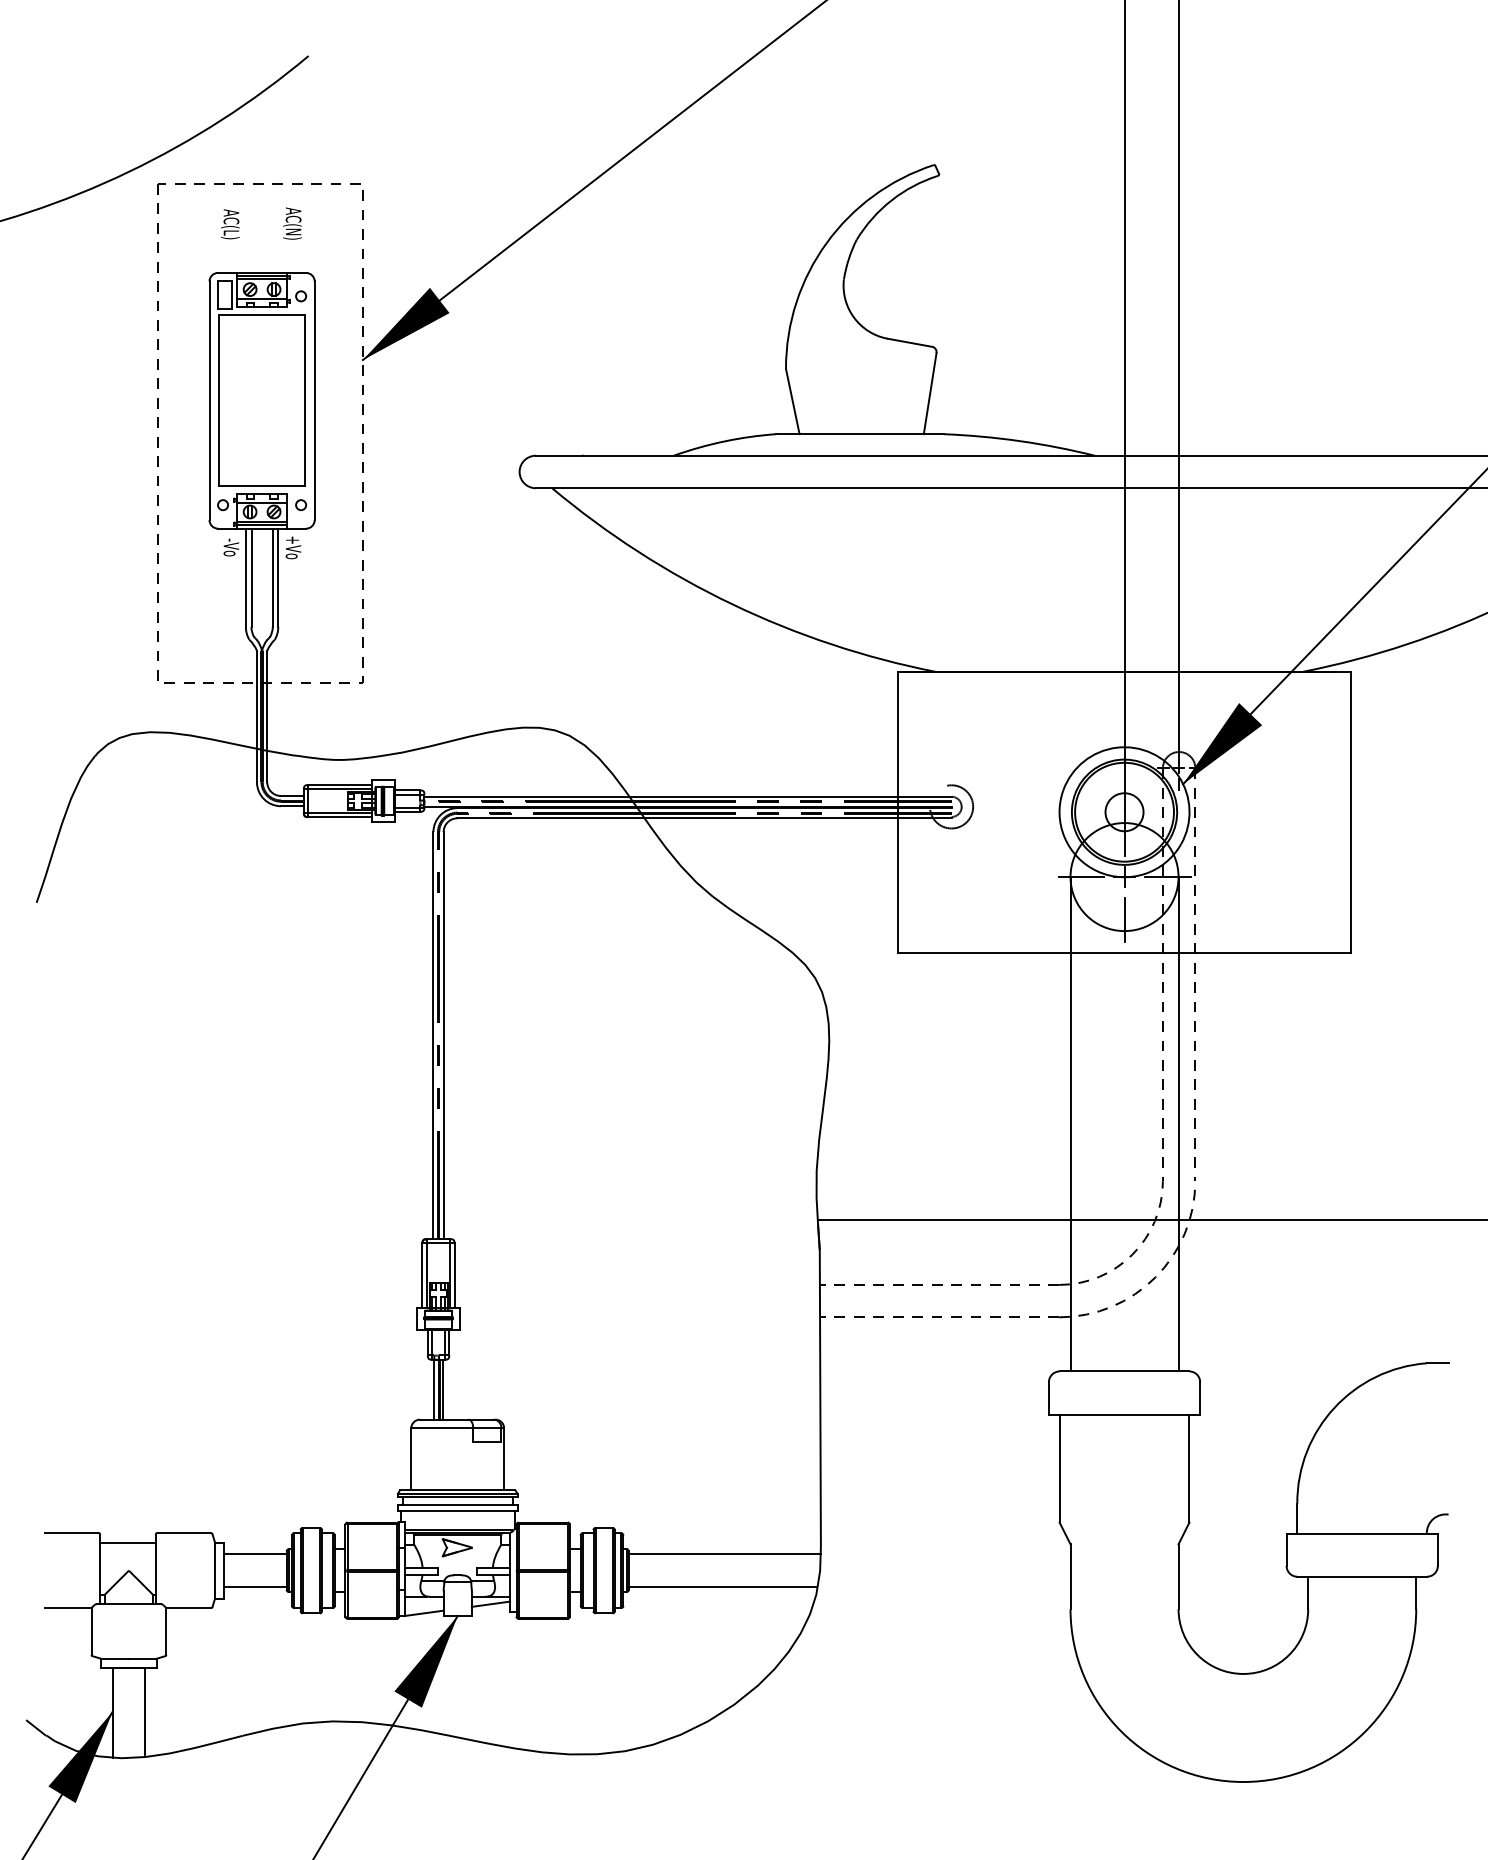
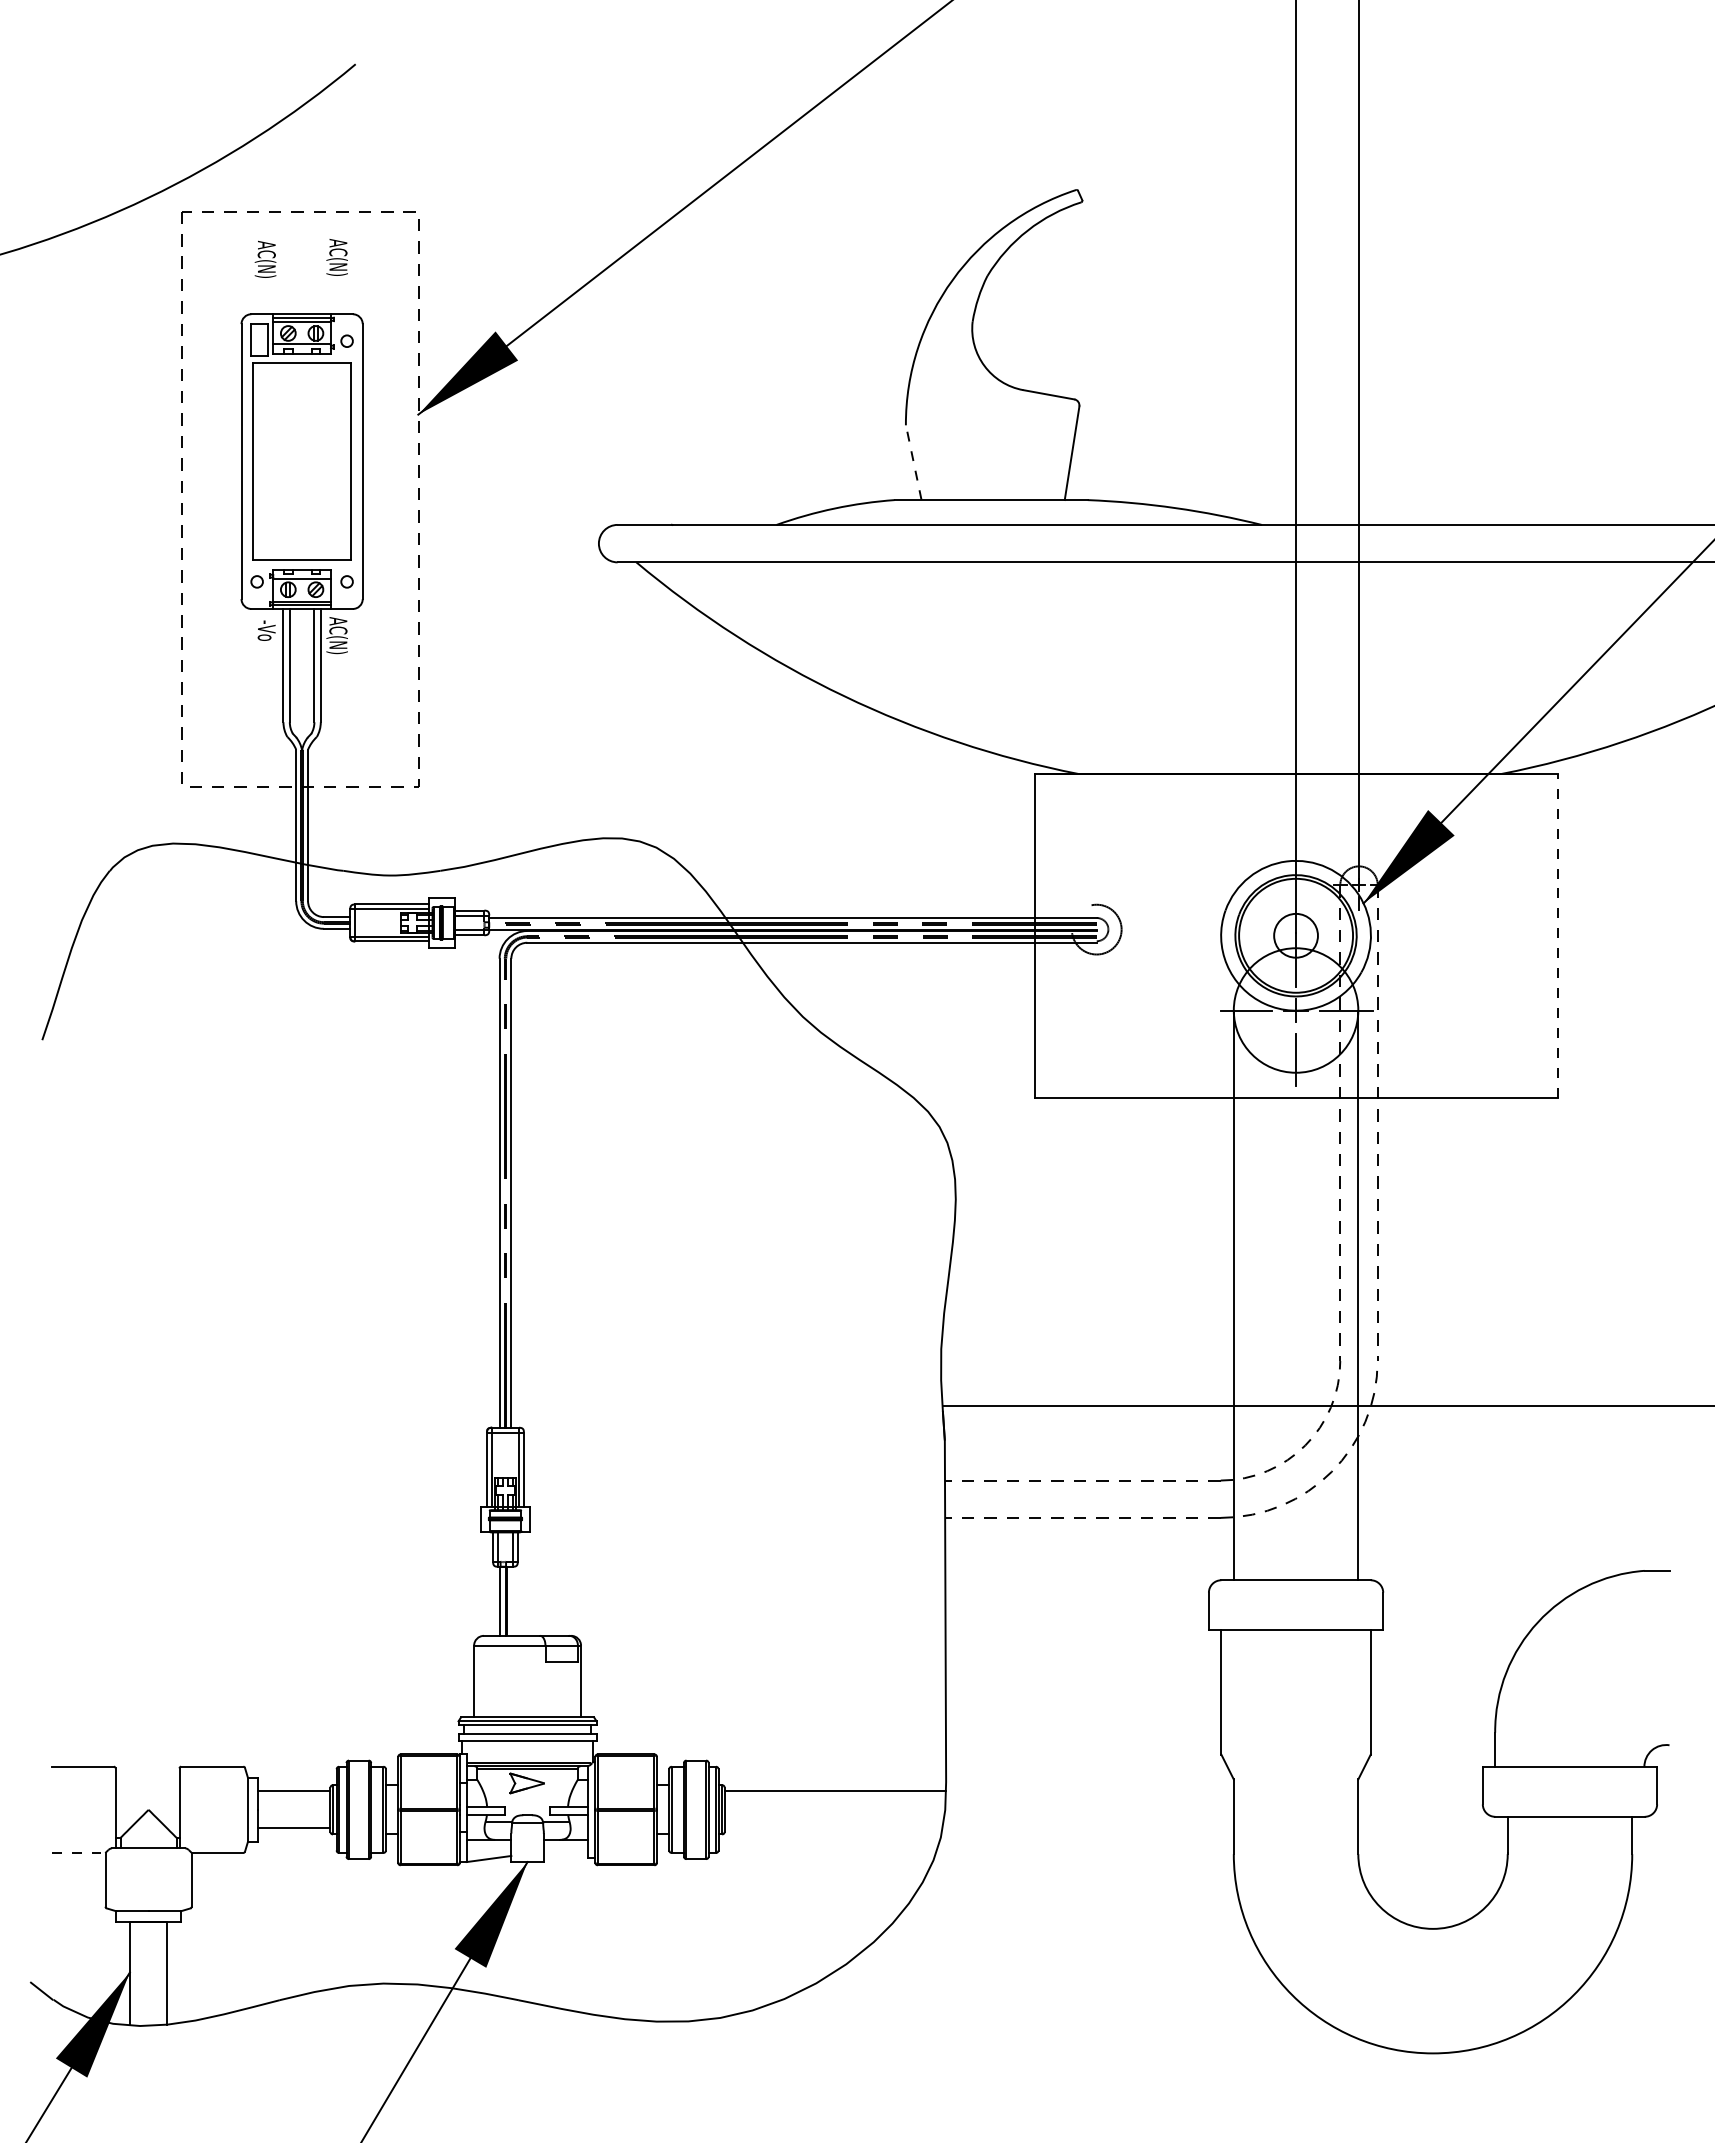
text: (230, 235) -> (265, 271), AC(L) -> AC(N)
line: (792, 401) -> (913, 462), solid -> dashed
text: (291, 551) -> (336, 635), +Vo -> AC(N)
line: (1351, 811) -> (1557, 935), solid -> dashed
line: (442, 1389) -> (510, 1600), removed
line: (127, 1543) -> (147, 1778), removed
line: (722, 1586) -> (832, 1828), removed
line: (490, 1604) -> (565, 1848), removed
line: (68, 1607) -> (78, 1852), solid -> dashed

